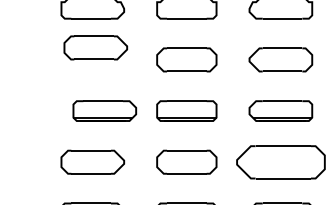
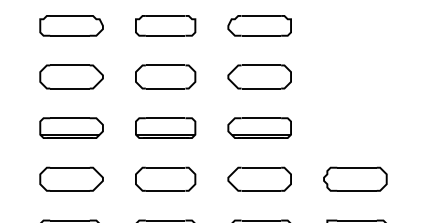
part: (95, 47) -> (71, 76), moved
part: (104, 110) -> (71, 127), moved
part: (280, 161) -> (259, 178), size x0.71

